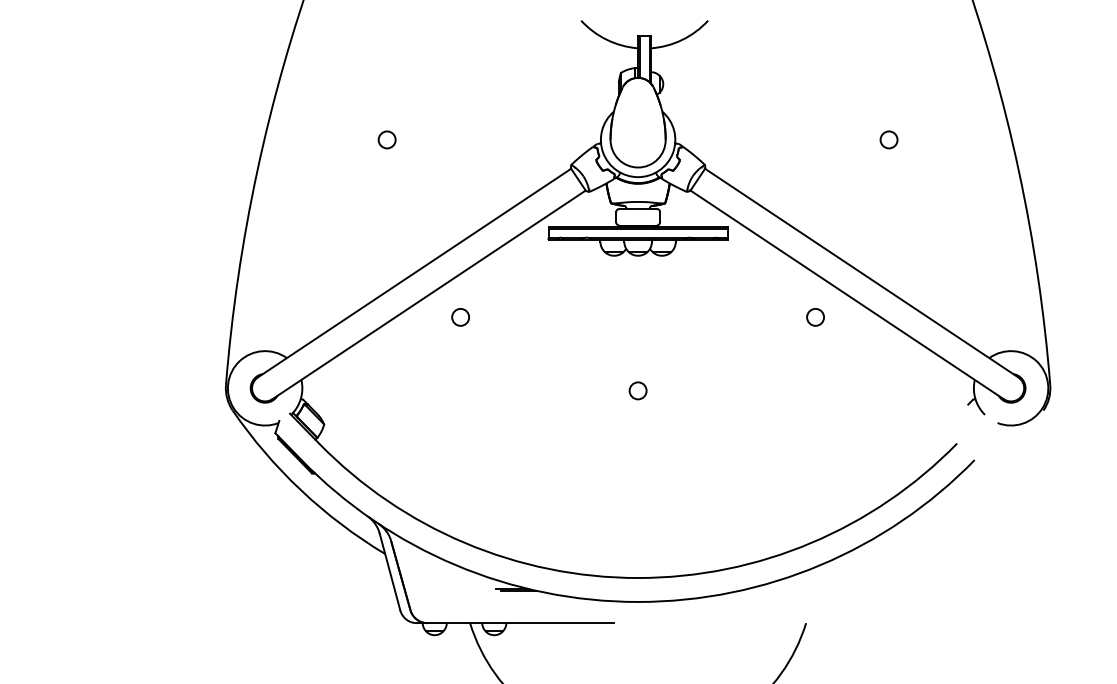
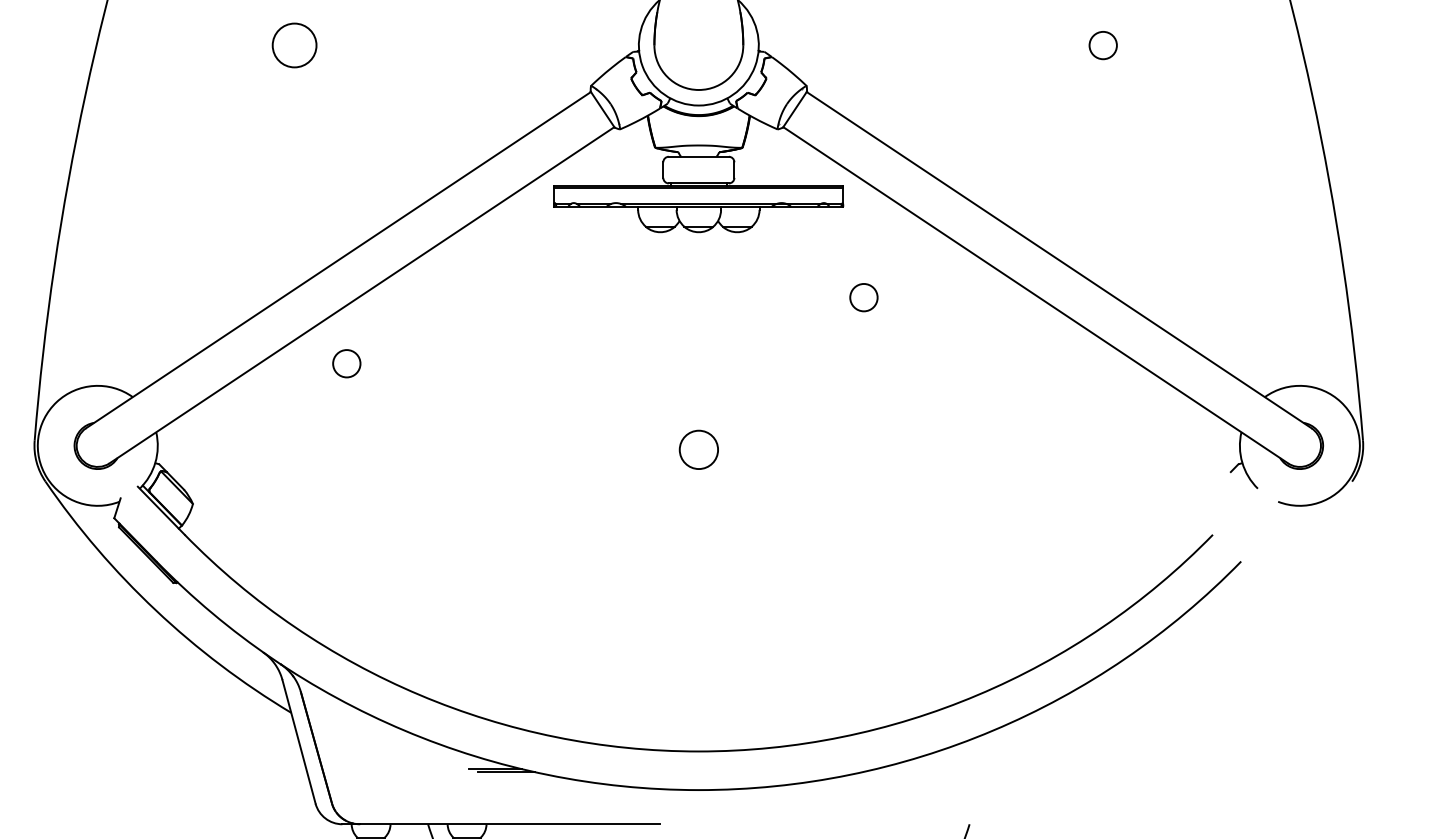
circle: (386, 139) -> (293, 44), size x1.6
circle: (460, 317) -> (346, 363), moved
circle: (815, 317) -> (863, 297), moved
circle: (637, 390) -> (697, 449), size x1.4

